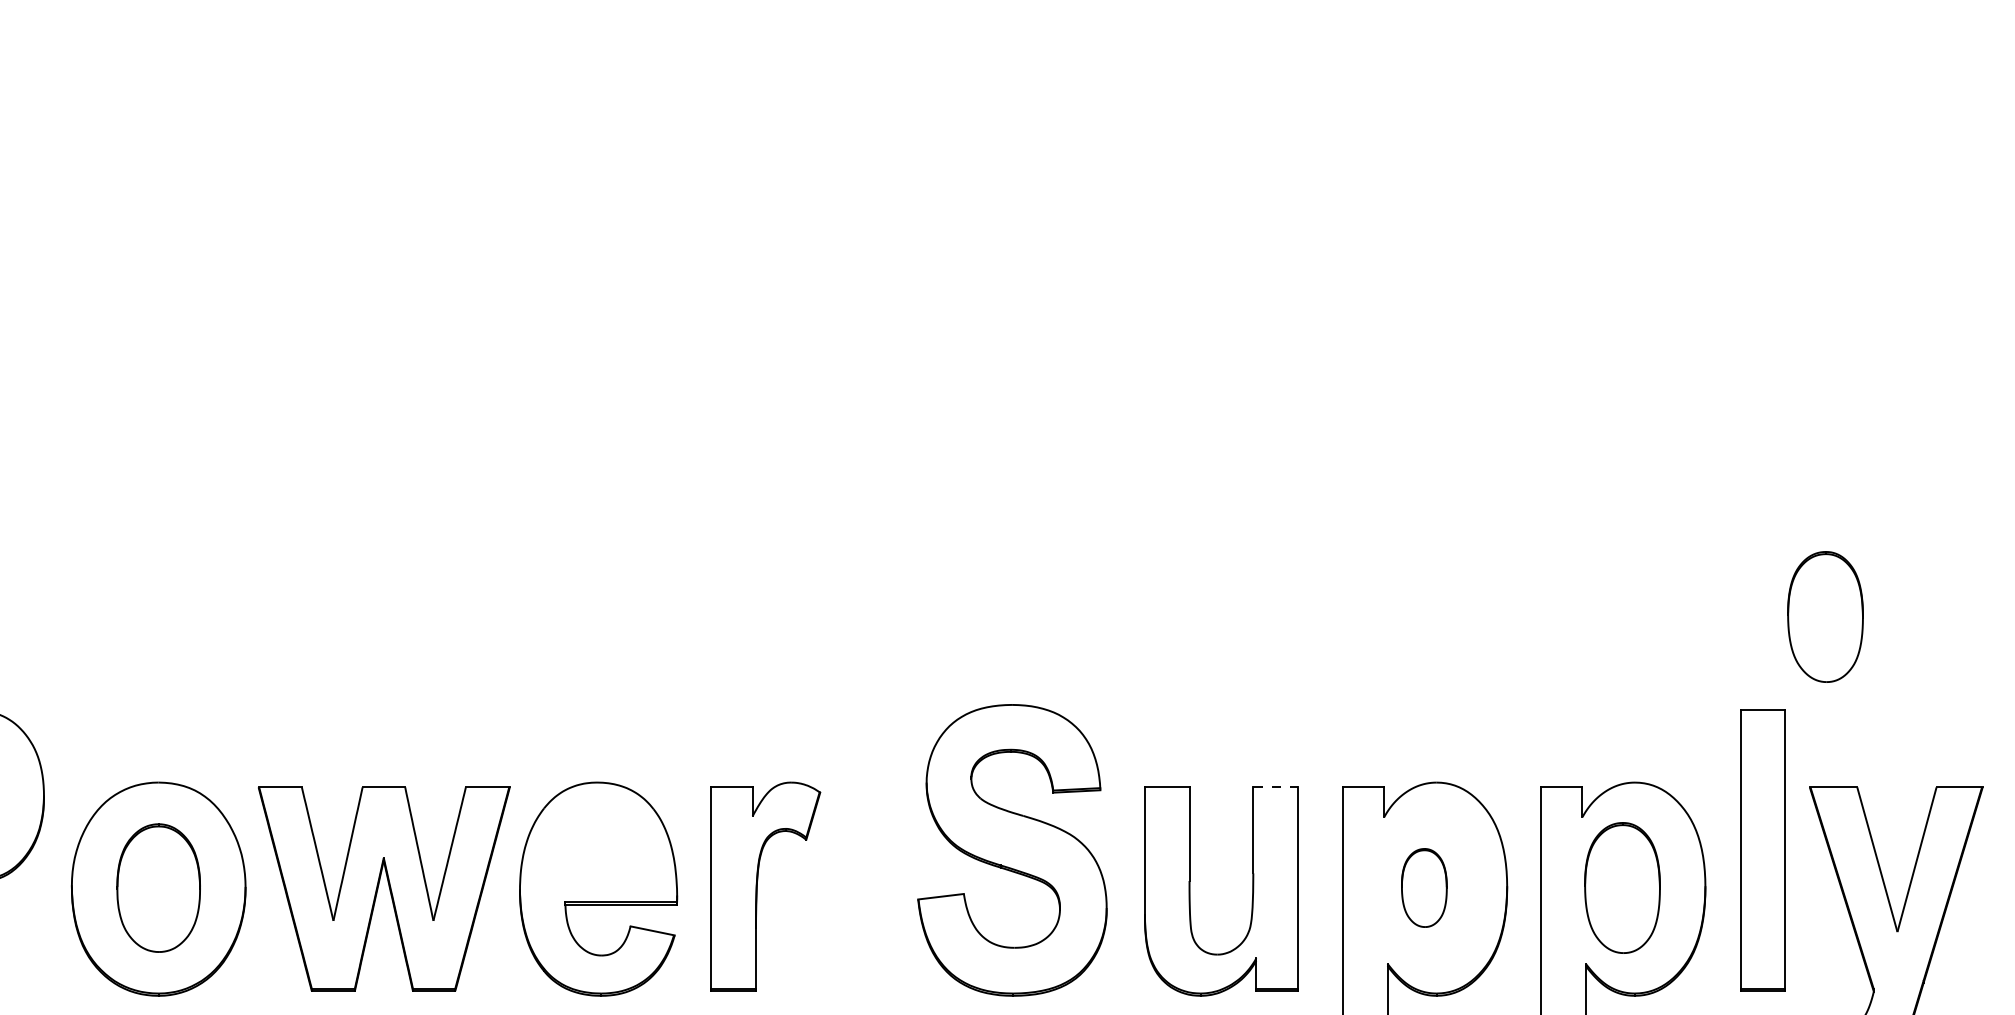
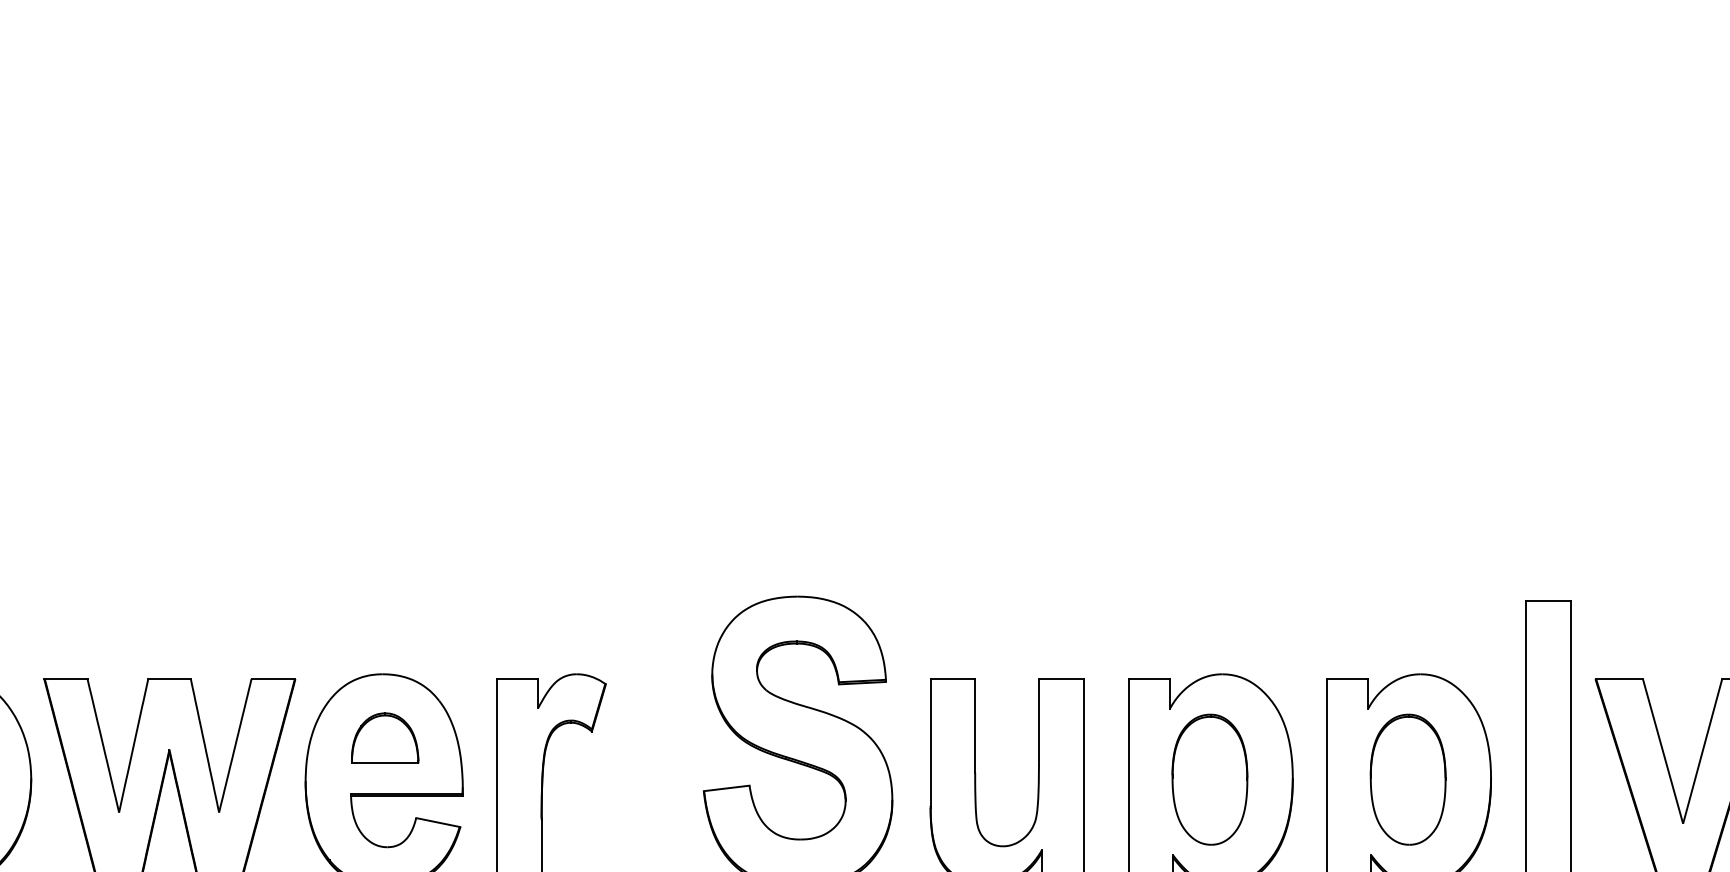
part: (1825, 616) -> (1611, 508), removed
line: (1276, 787) -> (1062, 679), dashed -> solid
part: (599, 846) -> (385, 738), added
part: (1424, 887) -> (1210, 779), size x1.67

